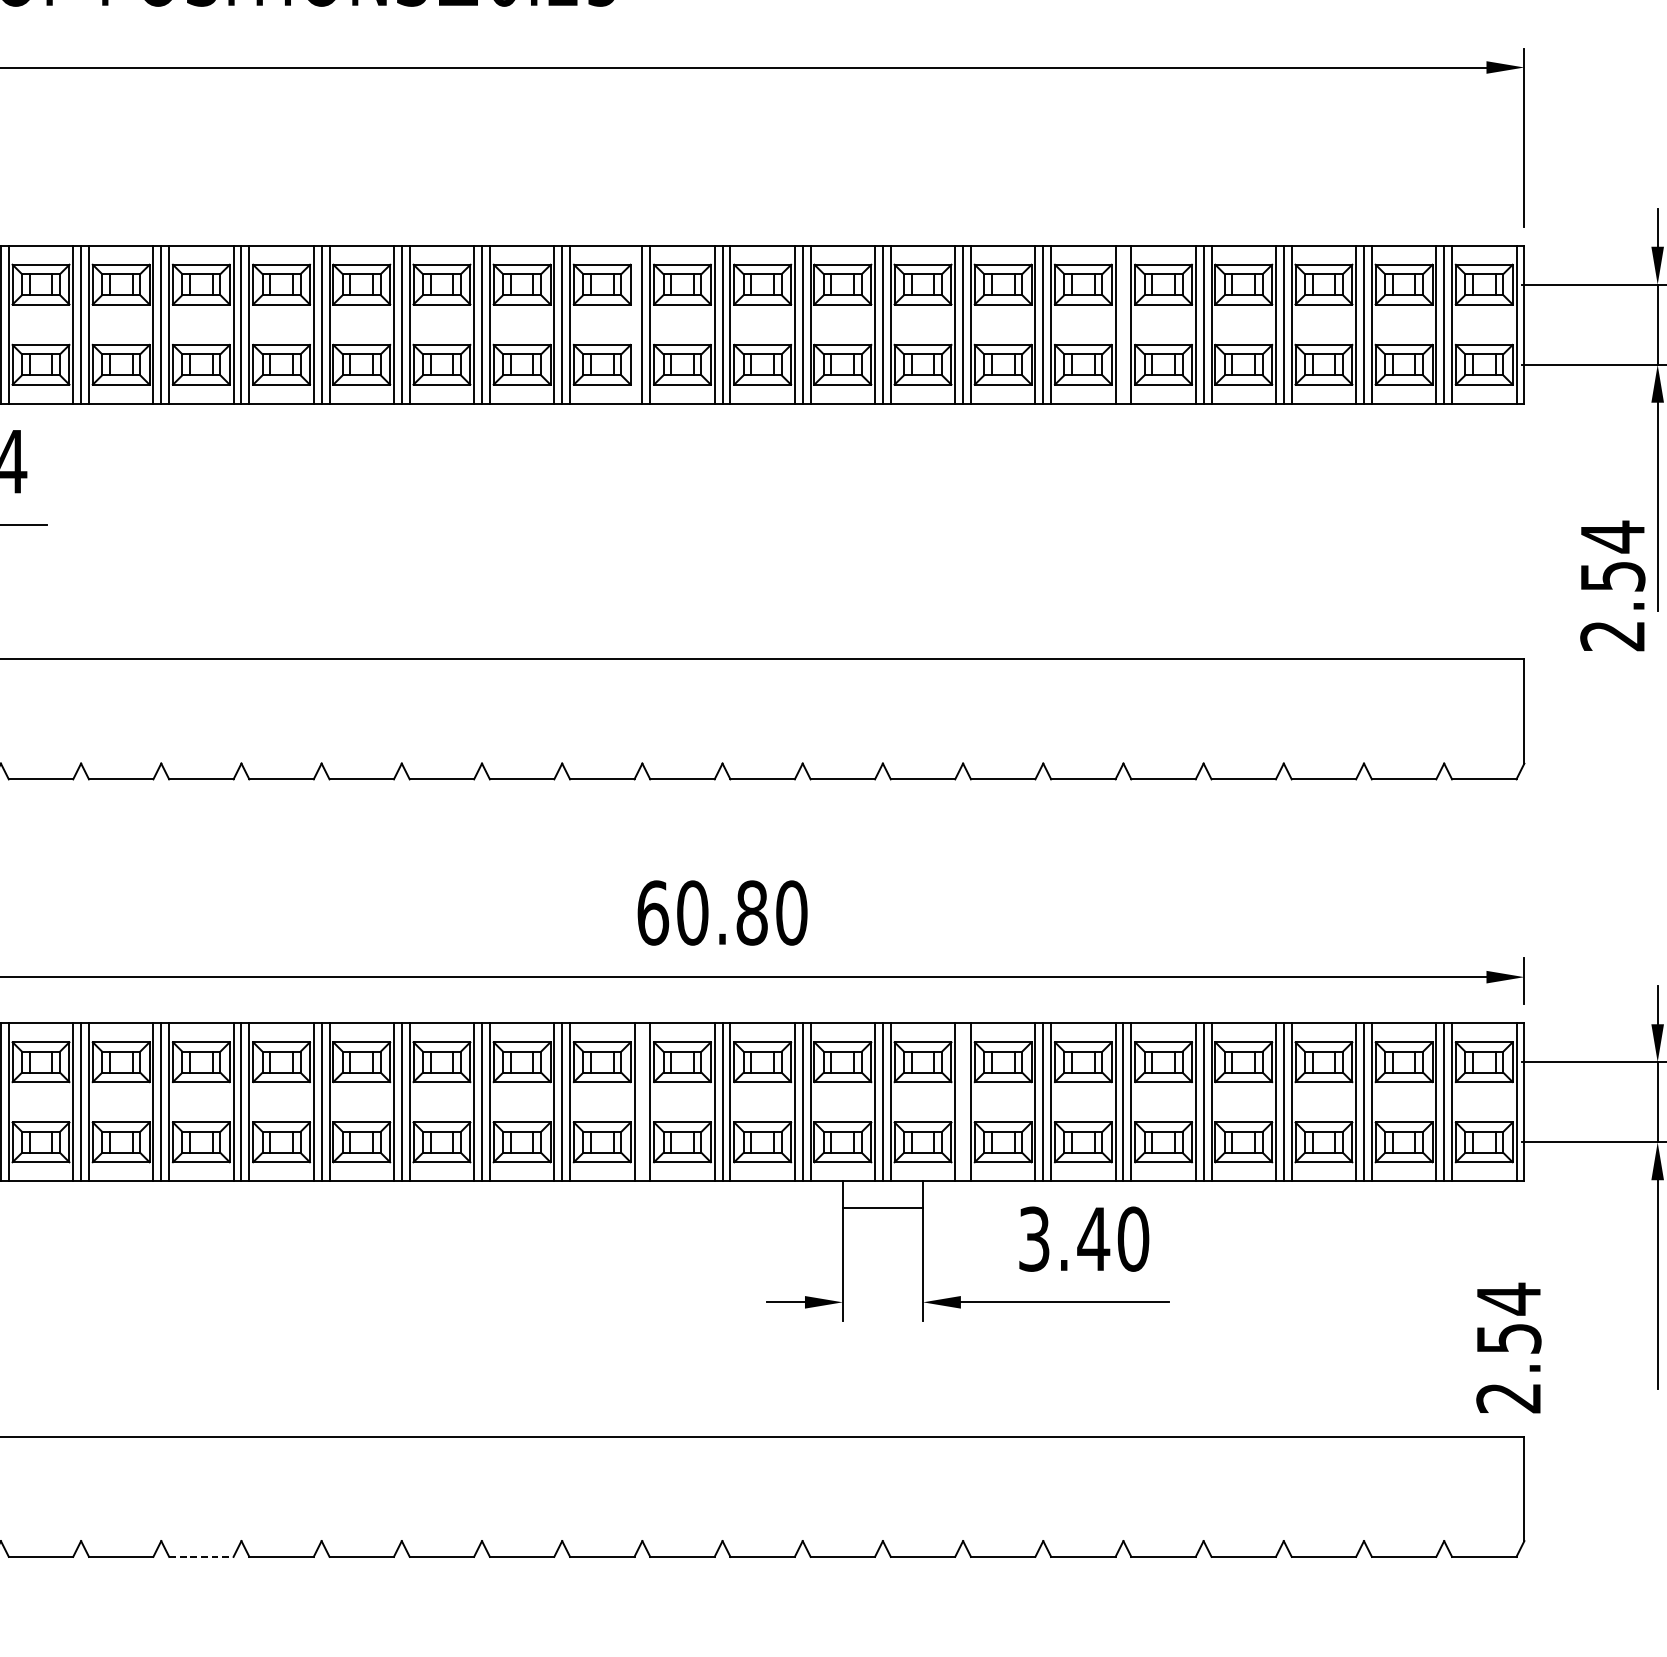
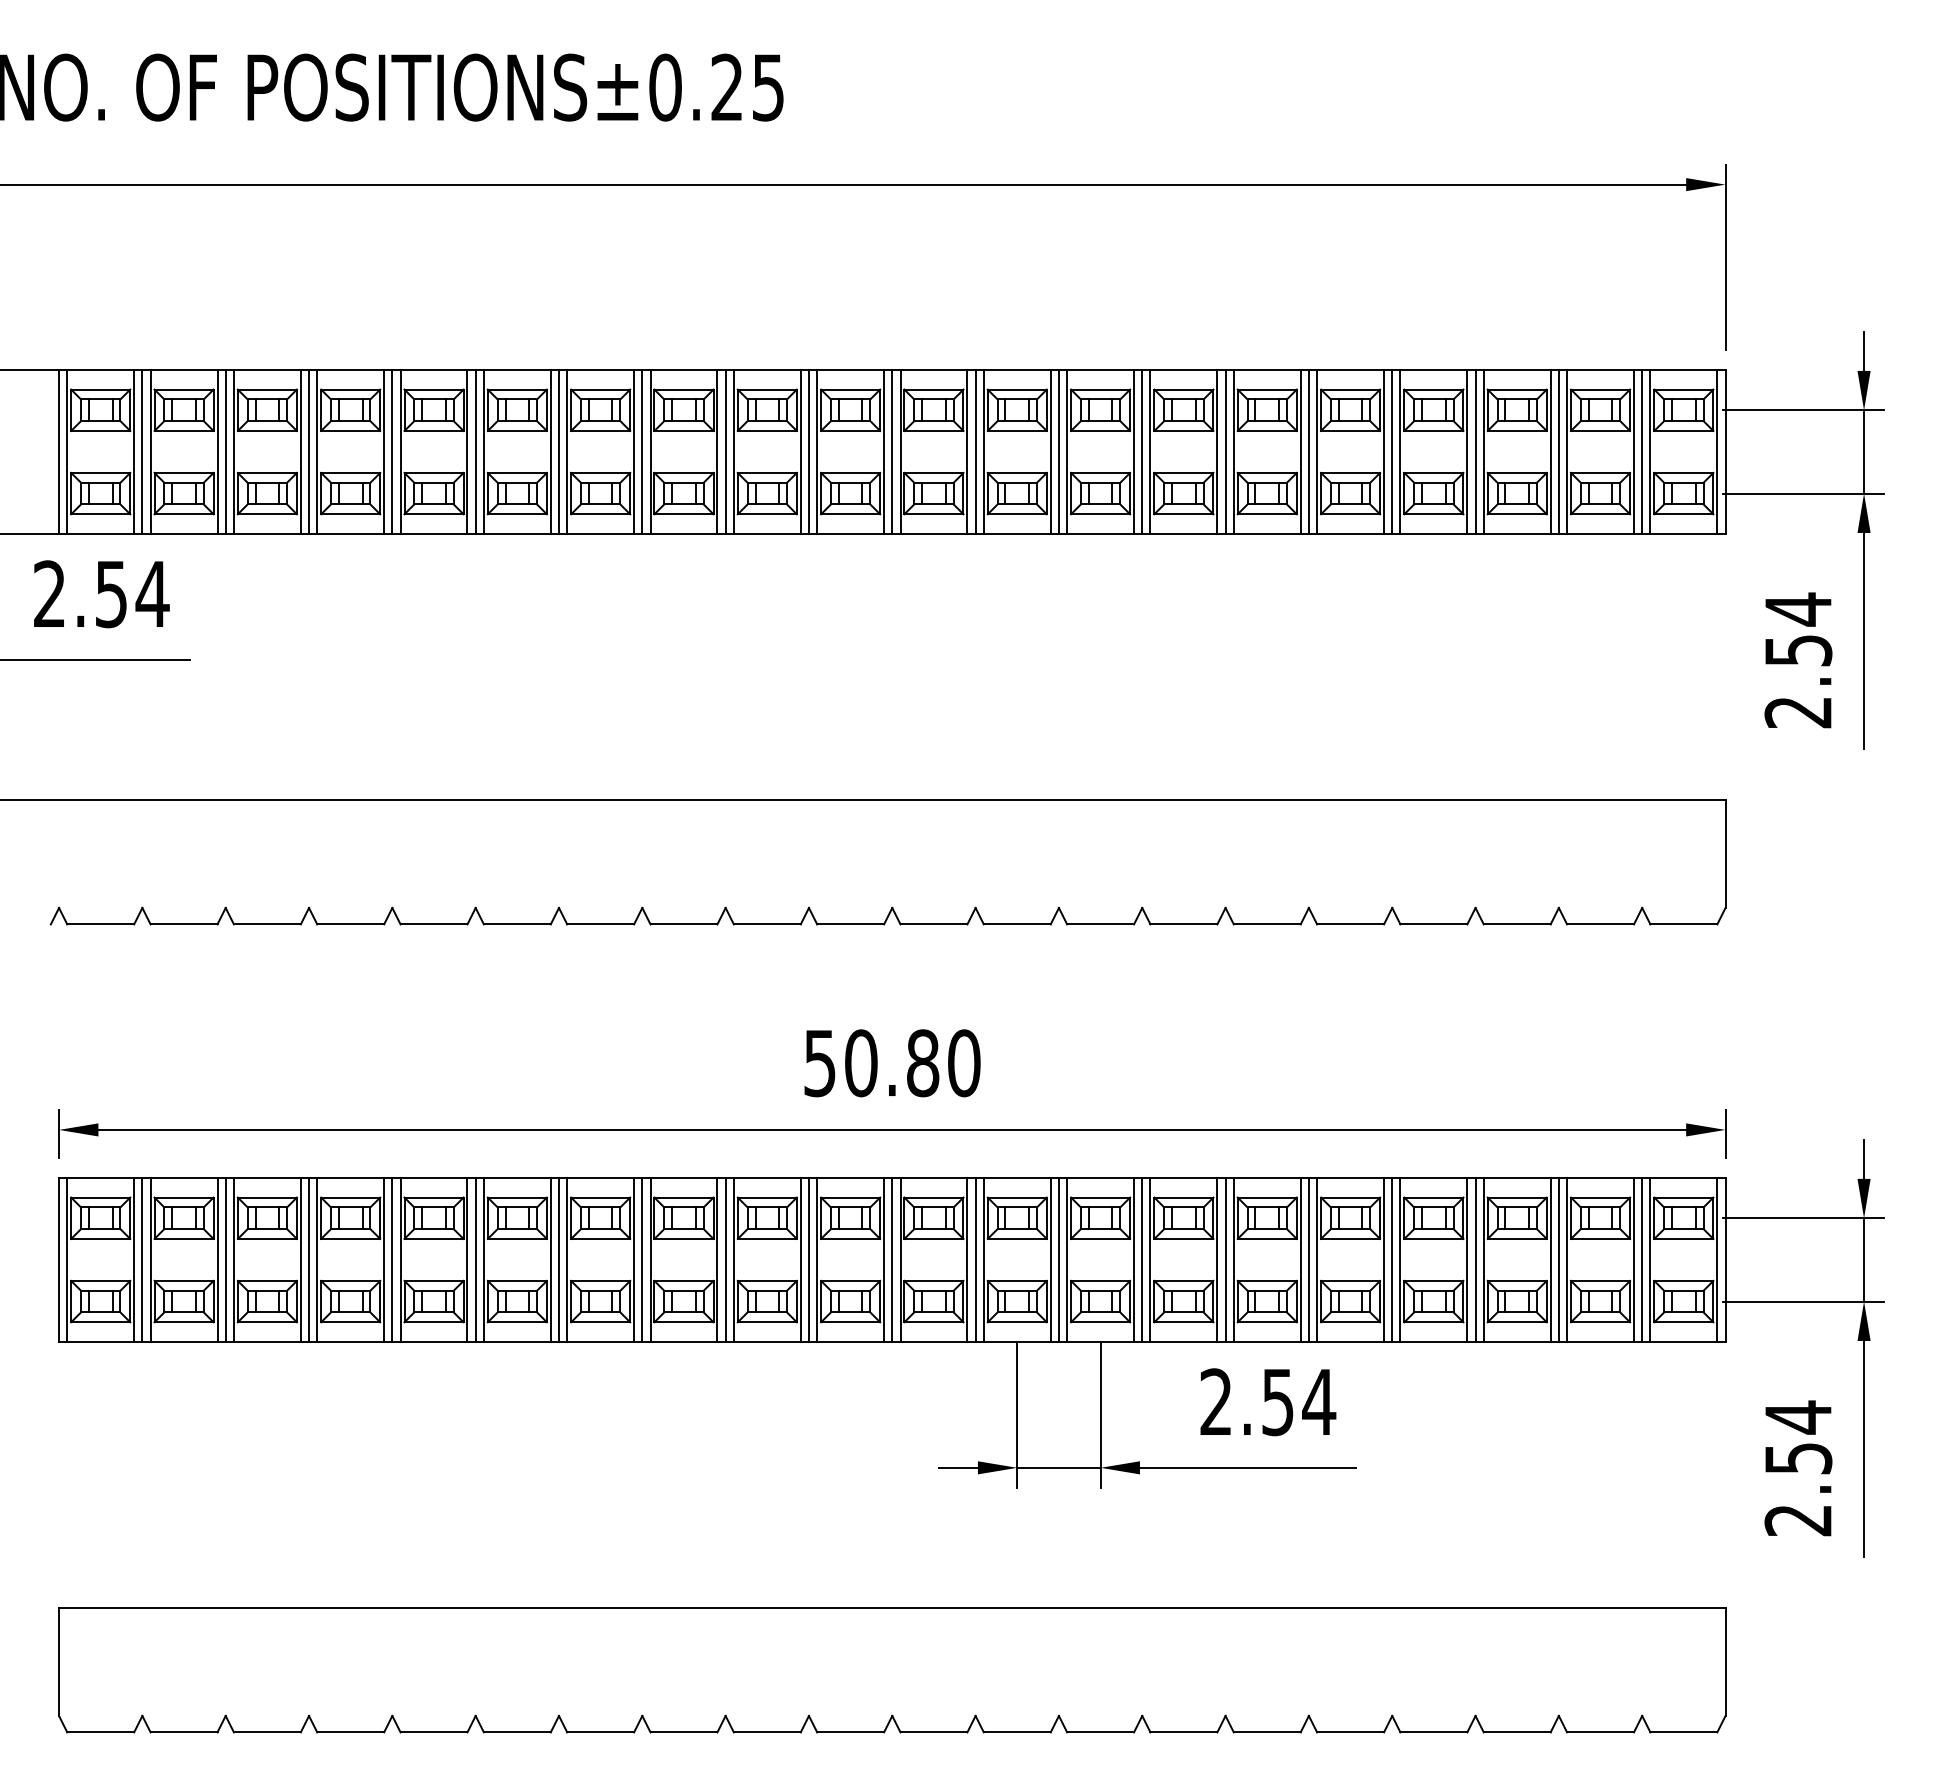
line: (634, 324) -> (800, 451), added
line: (1123, 324) -> (1308, 451), added
text: (1612, 586) -> (1798, 660), moved
text: (653, 913) -> (820, 1063), 60.80 -> 50.80
line: (641, 1101) -> (808, 1259), added
line: (963, 1101) -> (1142, 1259), added
line: (882, 1207) -> (1058, 1467), moved
text: (1084, 1239) -> (1268, 1402), 3.40 -> 2.54
text: (1508, 1348) -> (1798, 1468), moved
line: (202, 1557) -> (351, 1732), dashed -> solid

